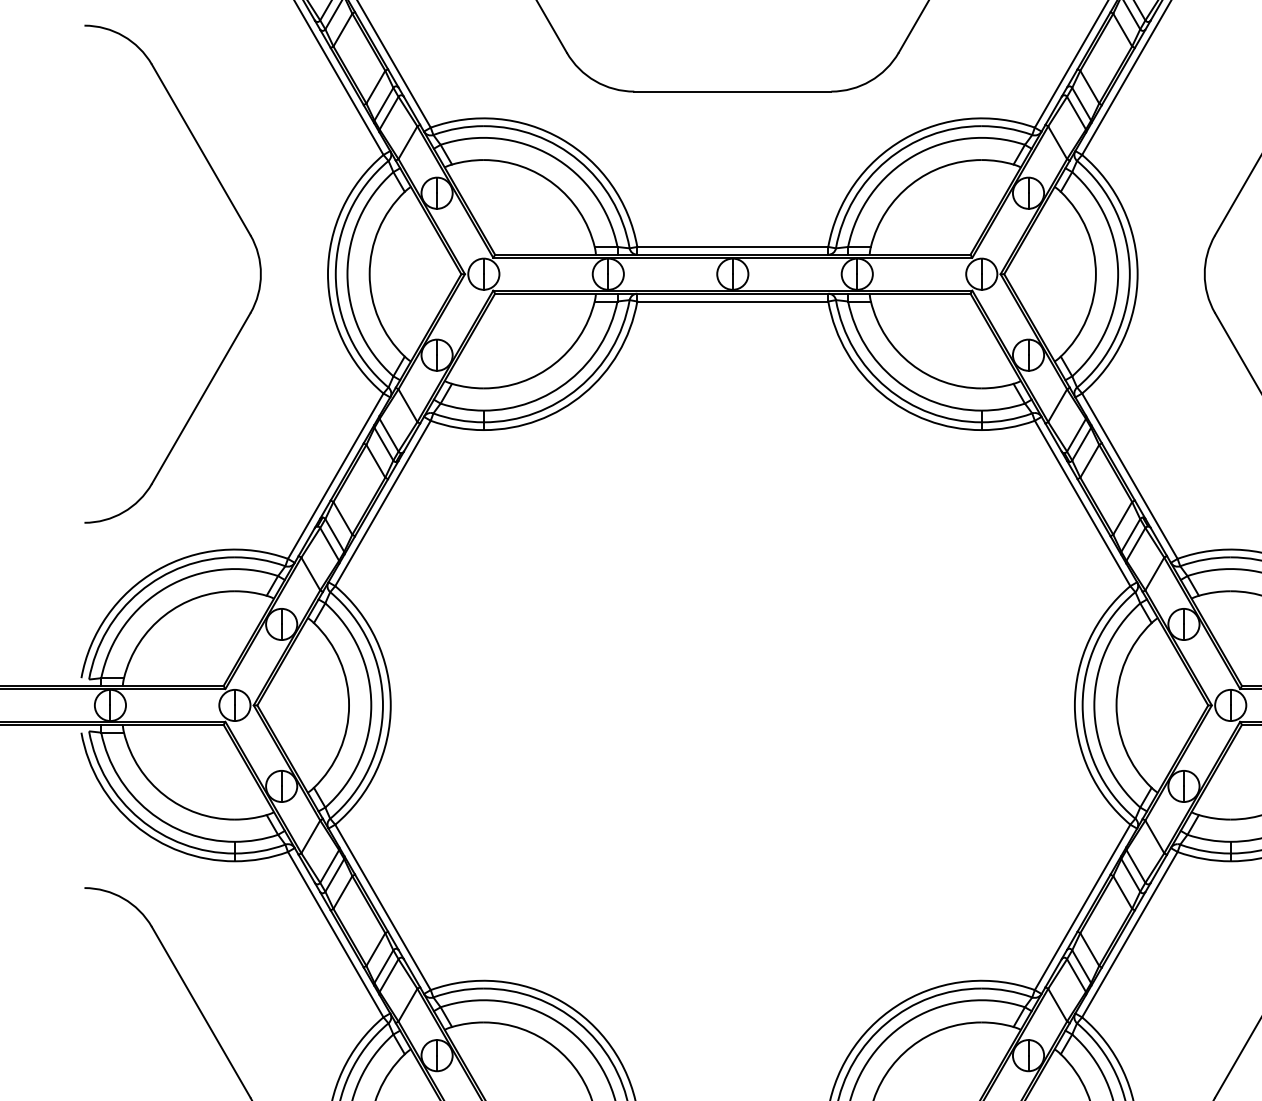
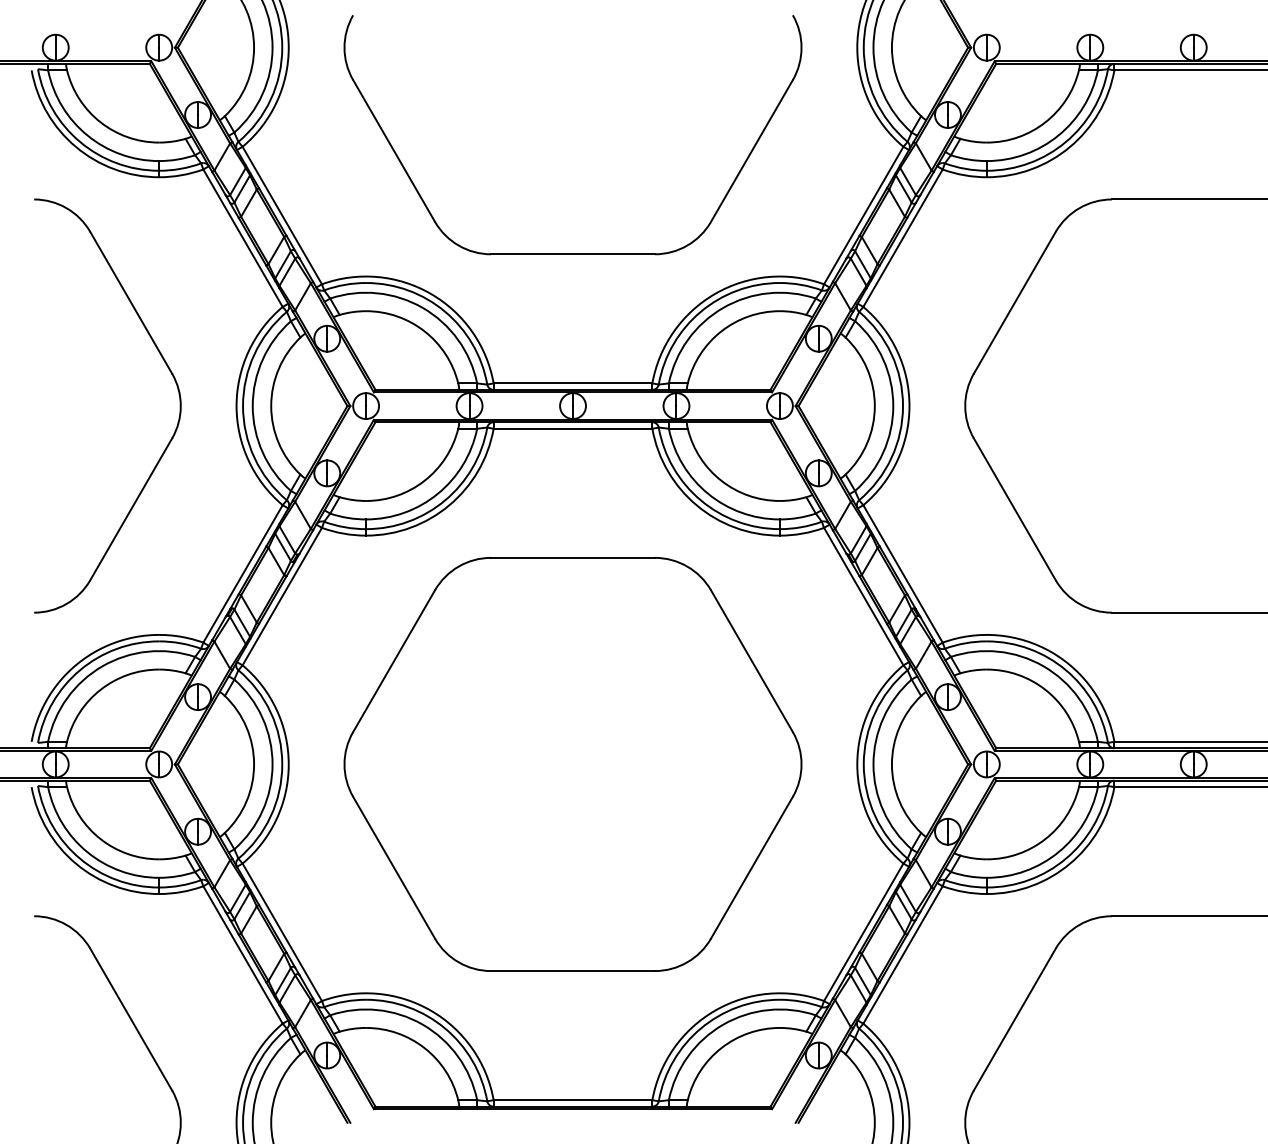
part: (732, 705) -> (572, 764), added

